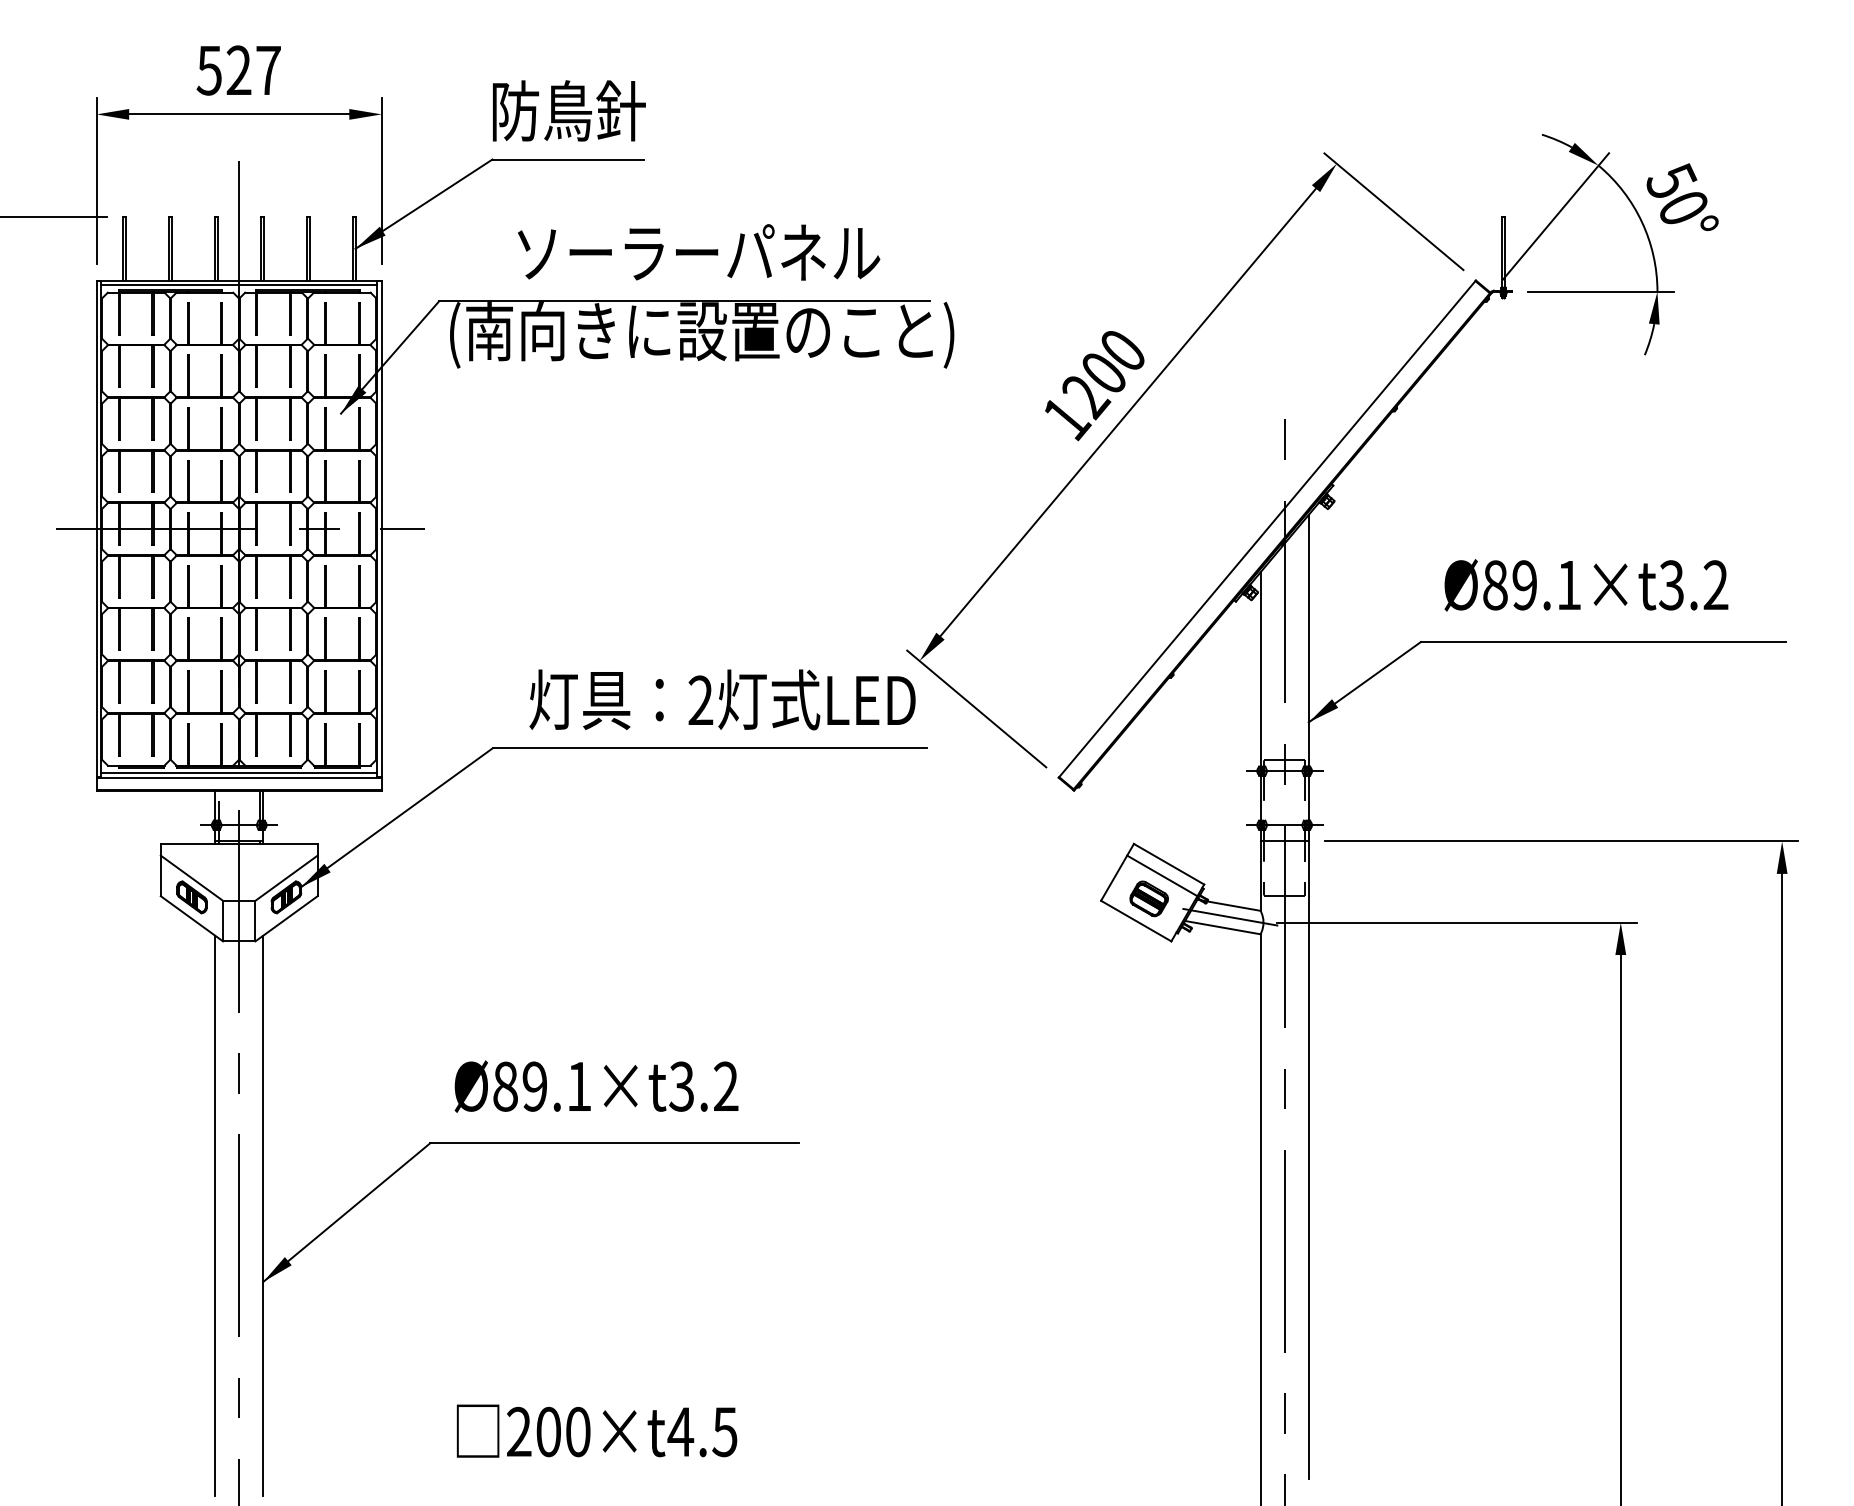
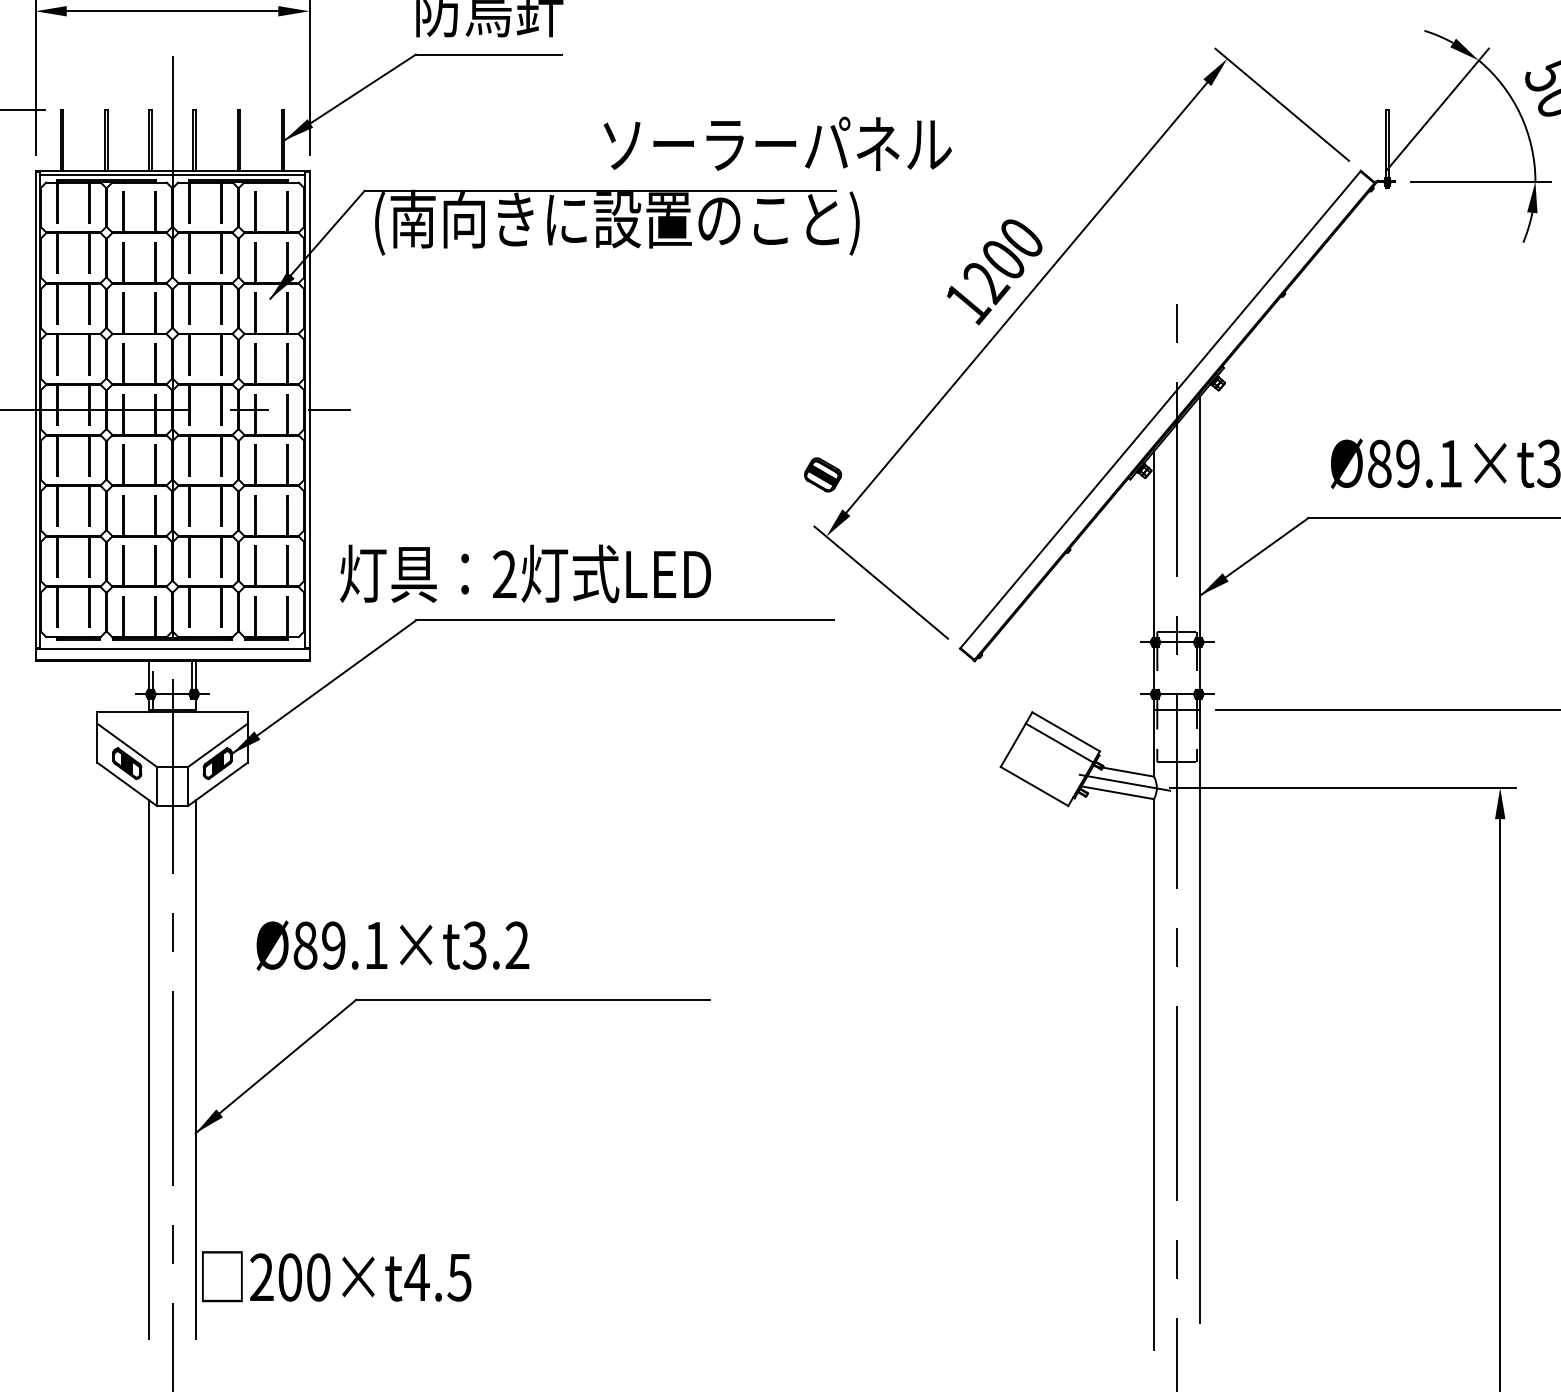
text: (699, 252) -> (778, 143), moved
text: (722, 699) -> (525, 573), moved
line: (239, 773) -> (172, 644), removed
part: (1148, 898) -> (822, 474), moved
text: (596, 1086) -> (392, 945), moved
text: (596, 1430) -> (336, 1276), moved

